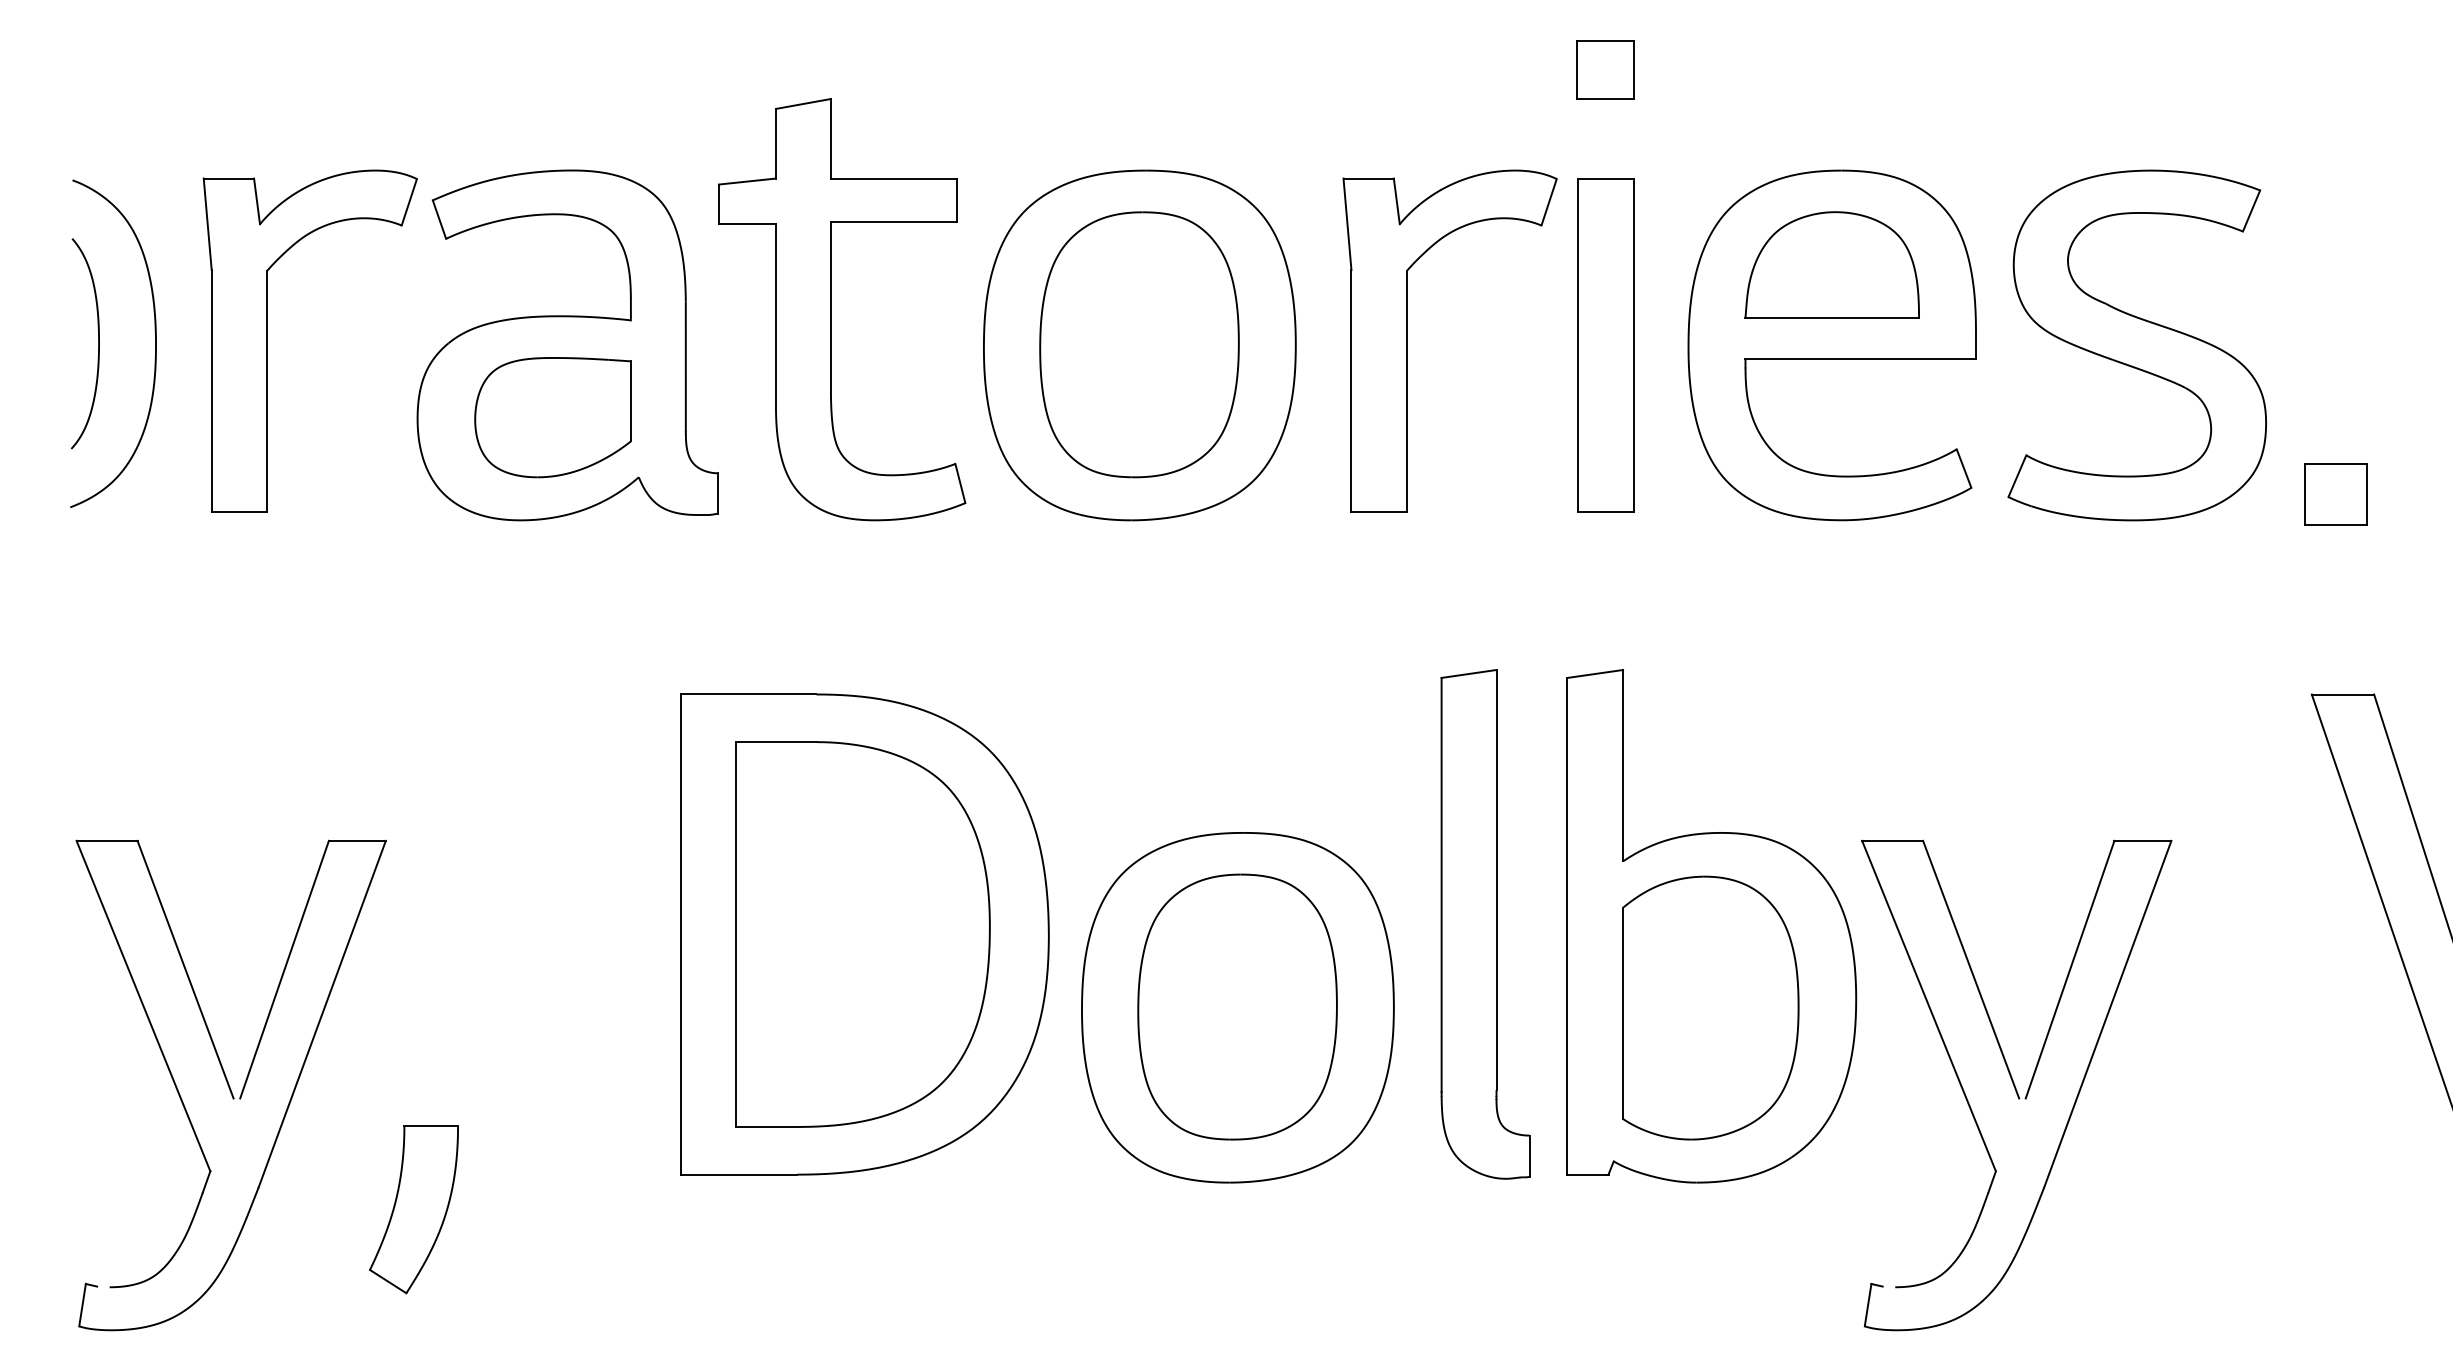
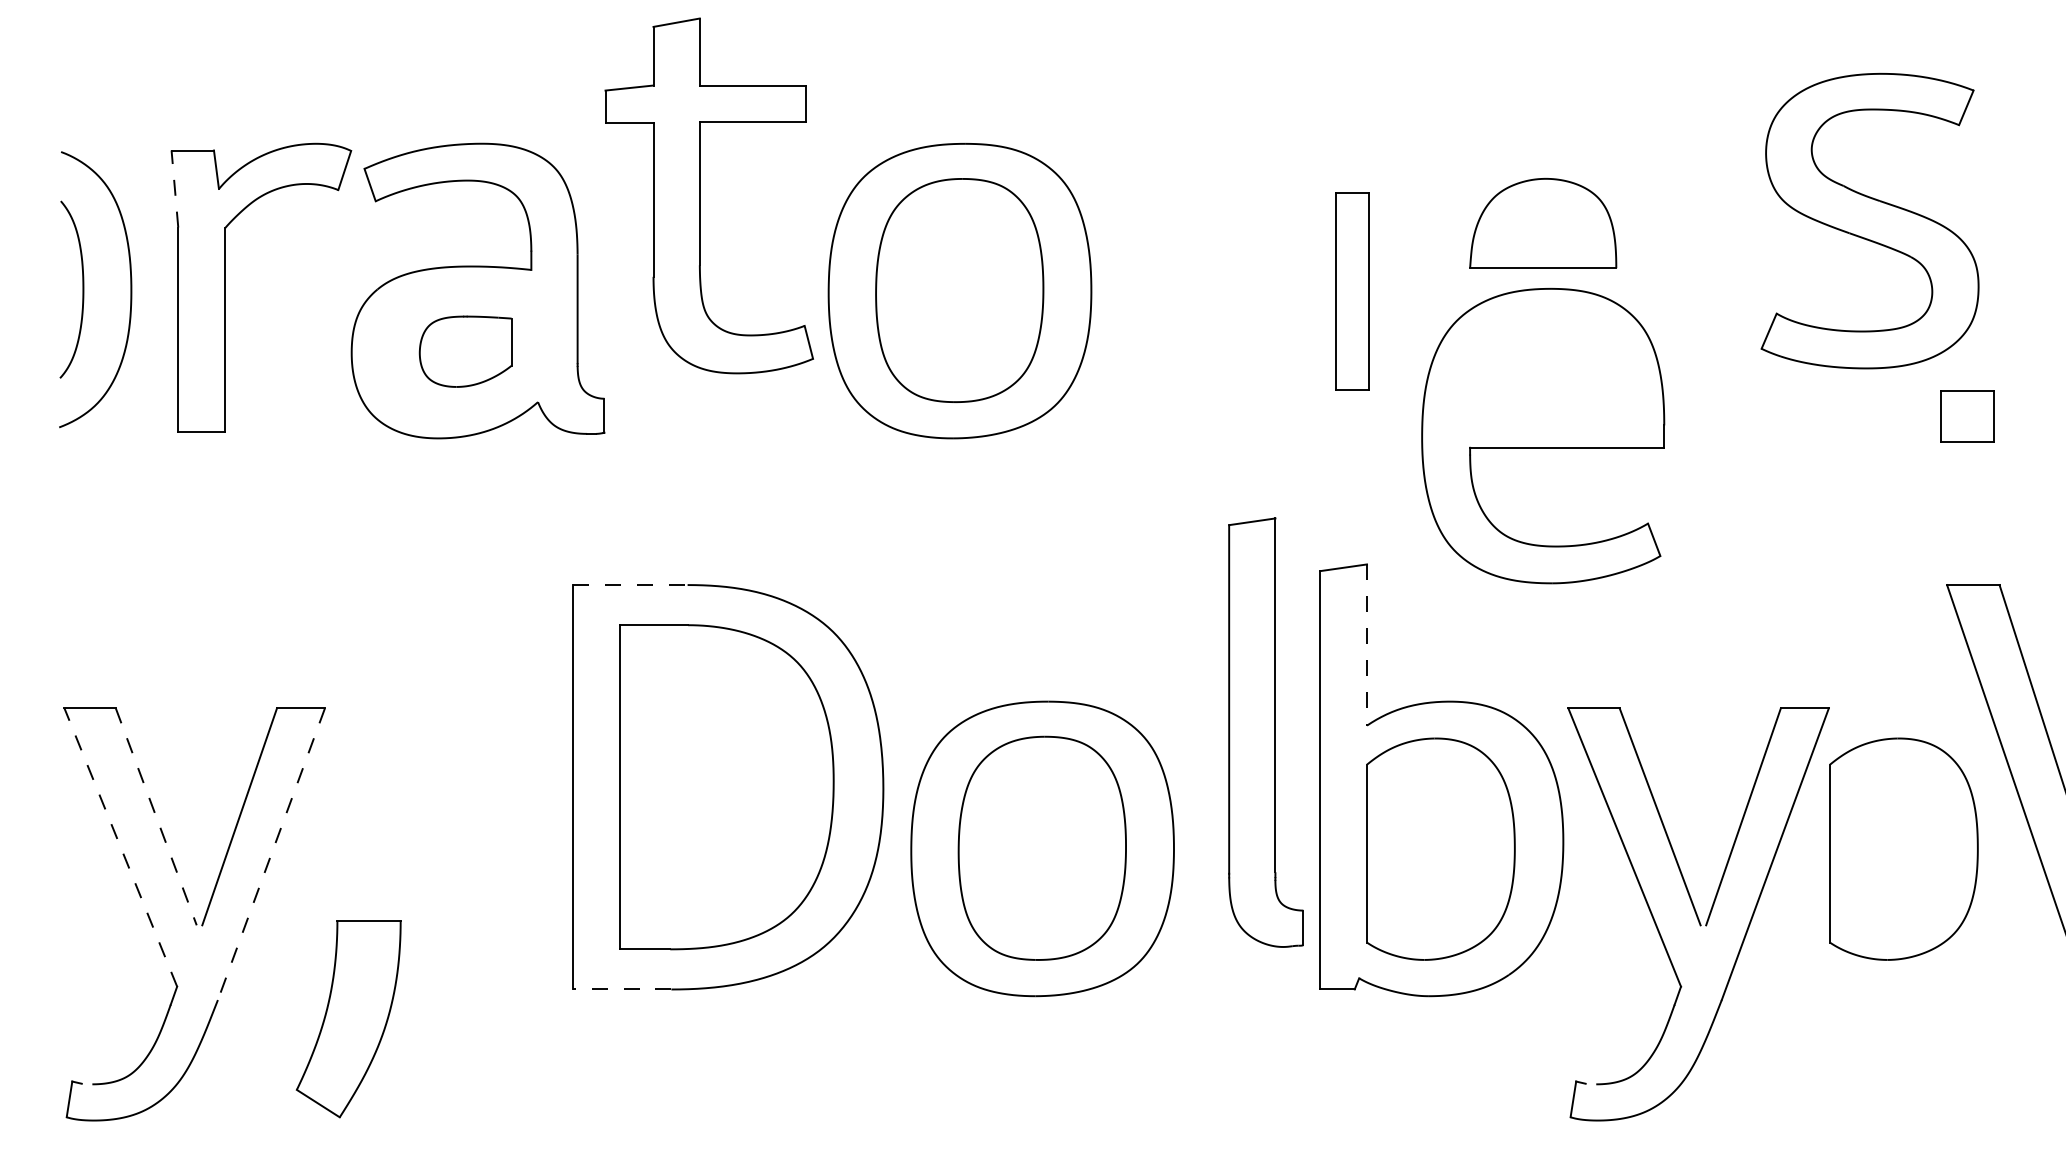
part: (1605, 69) -> (1352, 58), removed
line: (207, 224) -> (174, 189), solid -> dashed
part: (831, 309) -> (700, 195), moved
part: (1407, 341) -> (1185, 287), removed
part: (1832, 344) -> (1543, 435), moved
part: (2136, 344) -> (1869, 220), moved
part: (1605, 345) -> (1352, 291), size x0.7
part: (552, 417) -> (465, 351), size x0.7
line: (748, 694) -> (630, 585), solid -> dashed
line: (1623, 766) -> (1367, 645), solid -> dashed
part: (1484, 924) -> (1265, 732), moved
line: (185, 969) -> (156, 816), solid -> dashed
line: (143, 1006) -> (120, 847), solid -> dashed
part: (2260, 1007) -> (1903, 848), added
line: (322, 1014) -> (271, 854), solid -> dashed
line: (737, 1174) -> (621, 989), solid -> dashed
part: (413, 1210) -> (348, 1019), size x1.4

